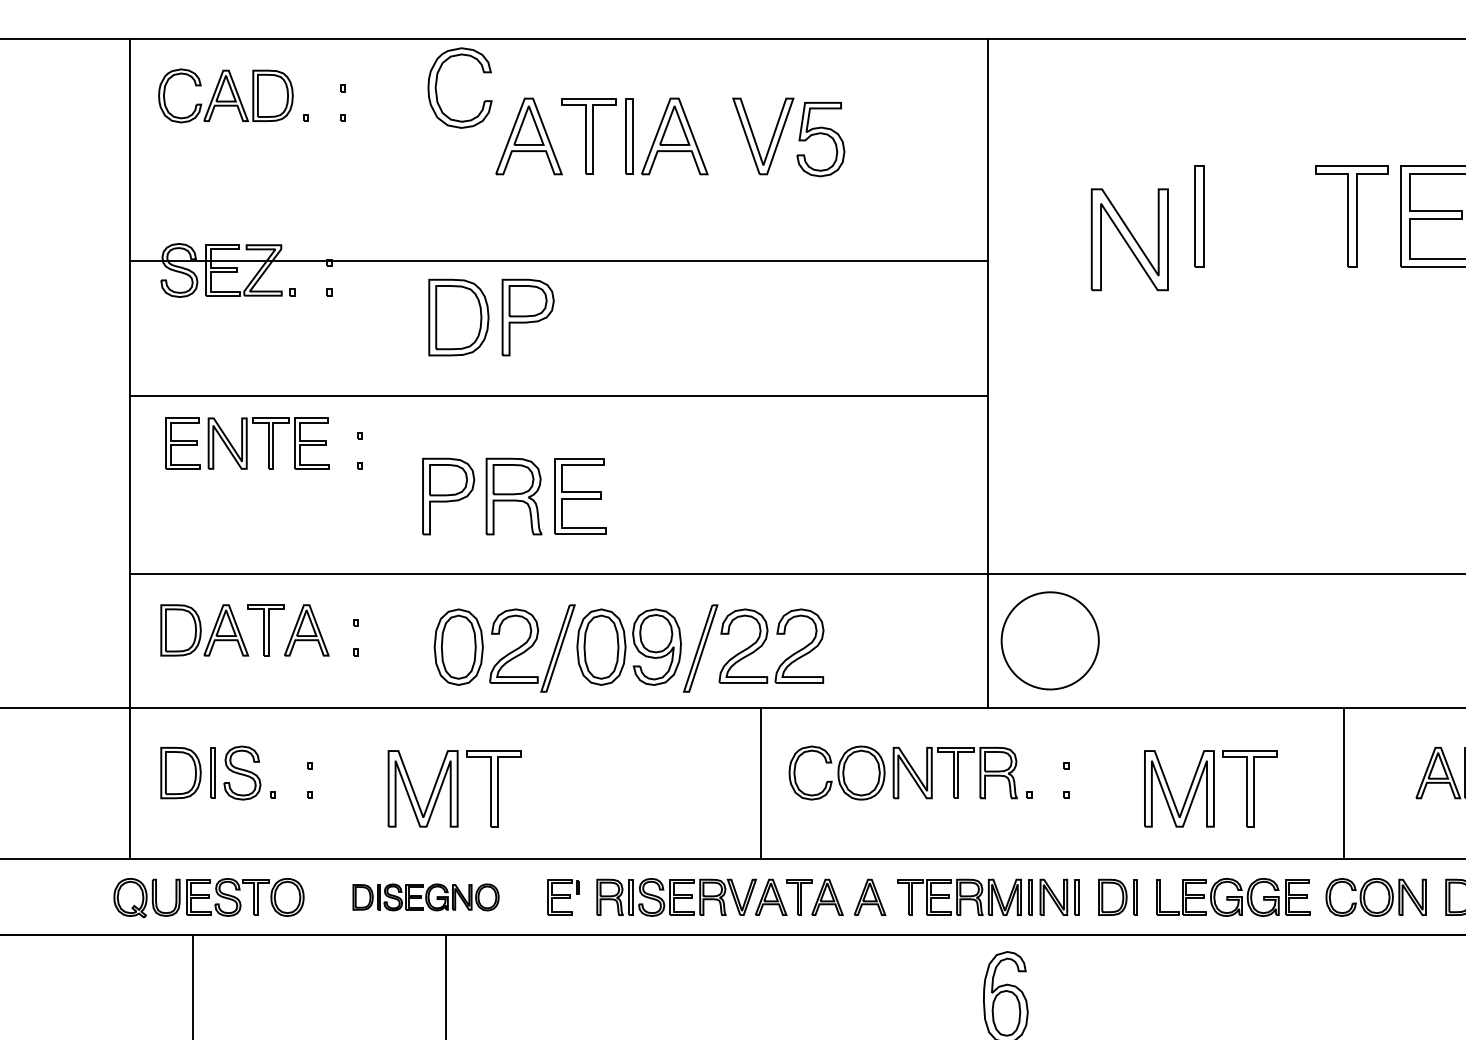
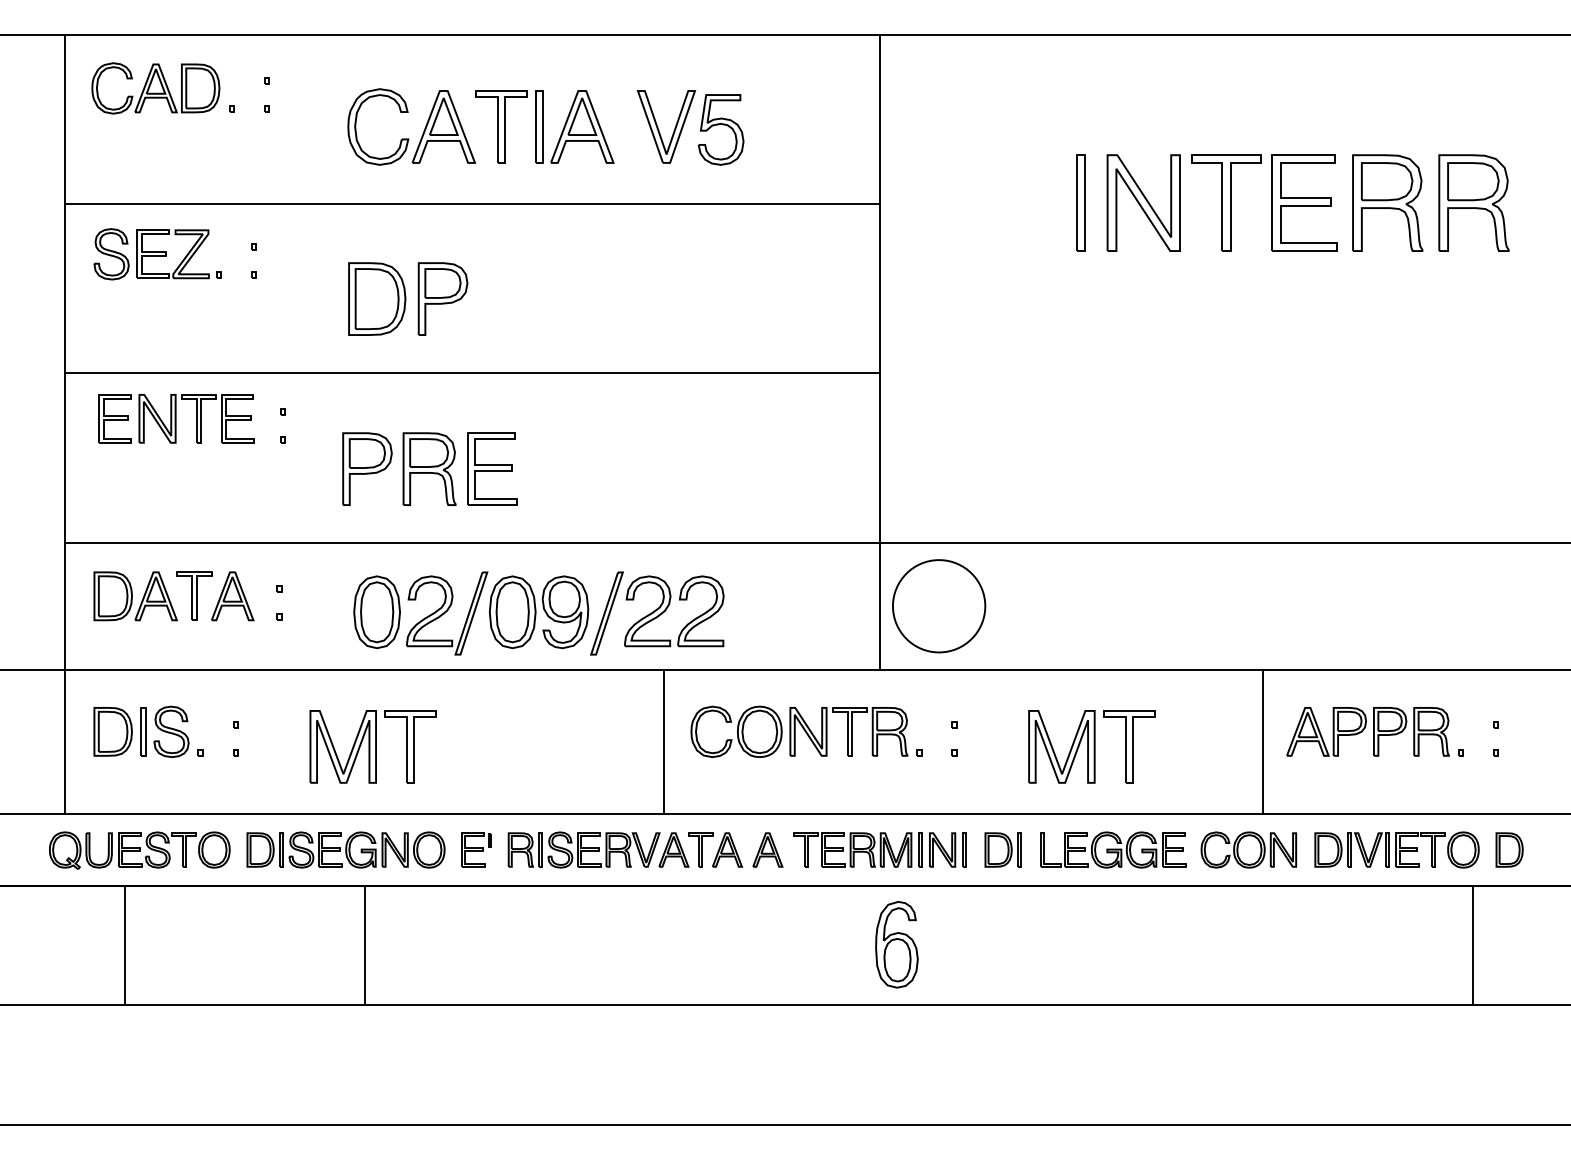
part: (437, 87) -> (356, 126), moved
part: (1129, 239) -> (1143, 202), moved
line: (559, 261) -> (472, 204), moved
line: (1344, 783) -> (1263, 741), moved
part: (425, 896) -> (345, 849), size x1.43

